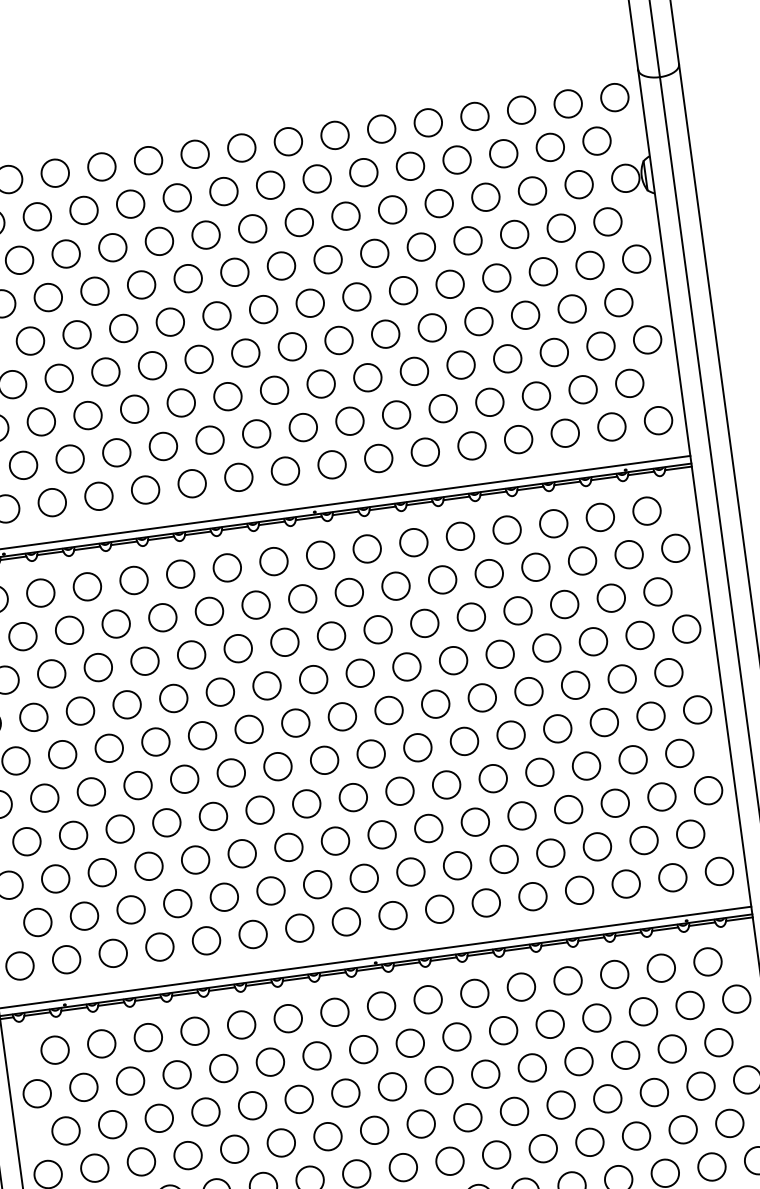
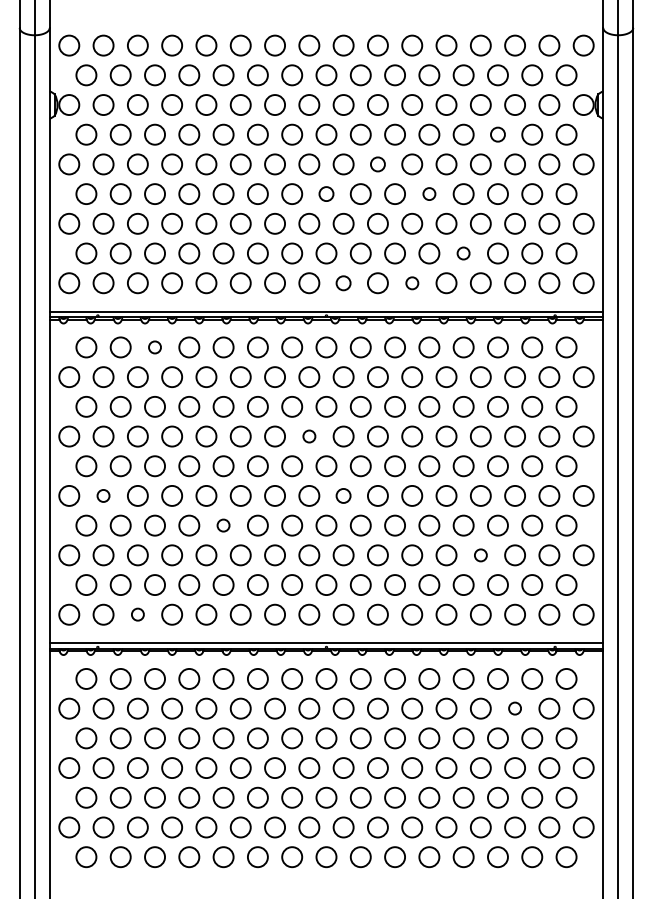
circle: (513, 234) -> (497, 134), size x0.7
circle: (356, 297) -> (377, 164), size x0.7
circle: (432, 327) -> (429, 193), size x0.6
circle: (292, 345) -> (326, 193), size x0.7
circle: (489, 402) -> (463, 253), size x0.6
circle: (425, 452) -> (412, 283), size x0.6
circle: (331, 465) -> (343, 283), size x0.7
circle: (86, 586) -> (154, 347), size x0.6
circle: (313, 679) -> (309, 436), size x0.6
circle: (370, 753) -> (343, 495), size x0.7
circle: (44, 797) -> (103, 495), size x0.6
circle: (568, 809) -> (480, 555), size x0.6
circle: (213, 816) -> (223, 525), size x0.6
circle: (112, 953) -> (137, 614), size x0.6
circle: (642, 1011) -> (514, 708), size x0.6

